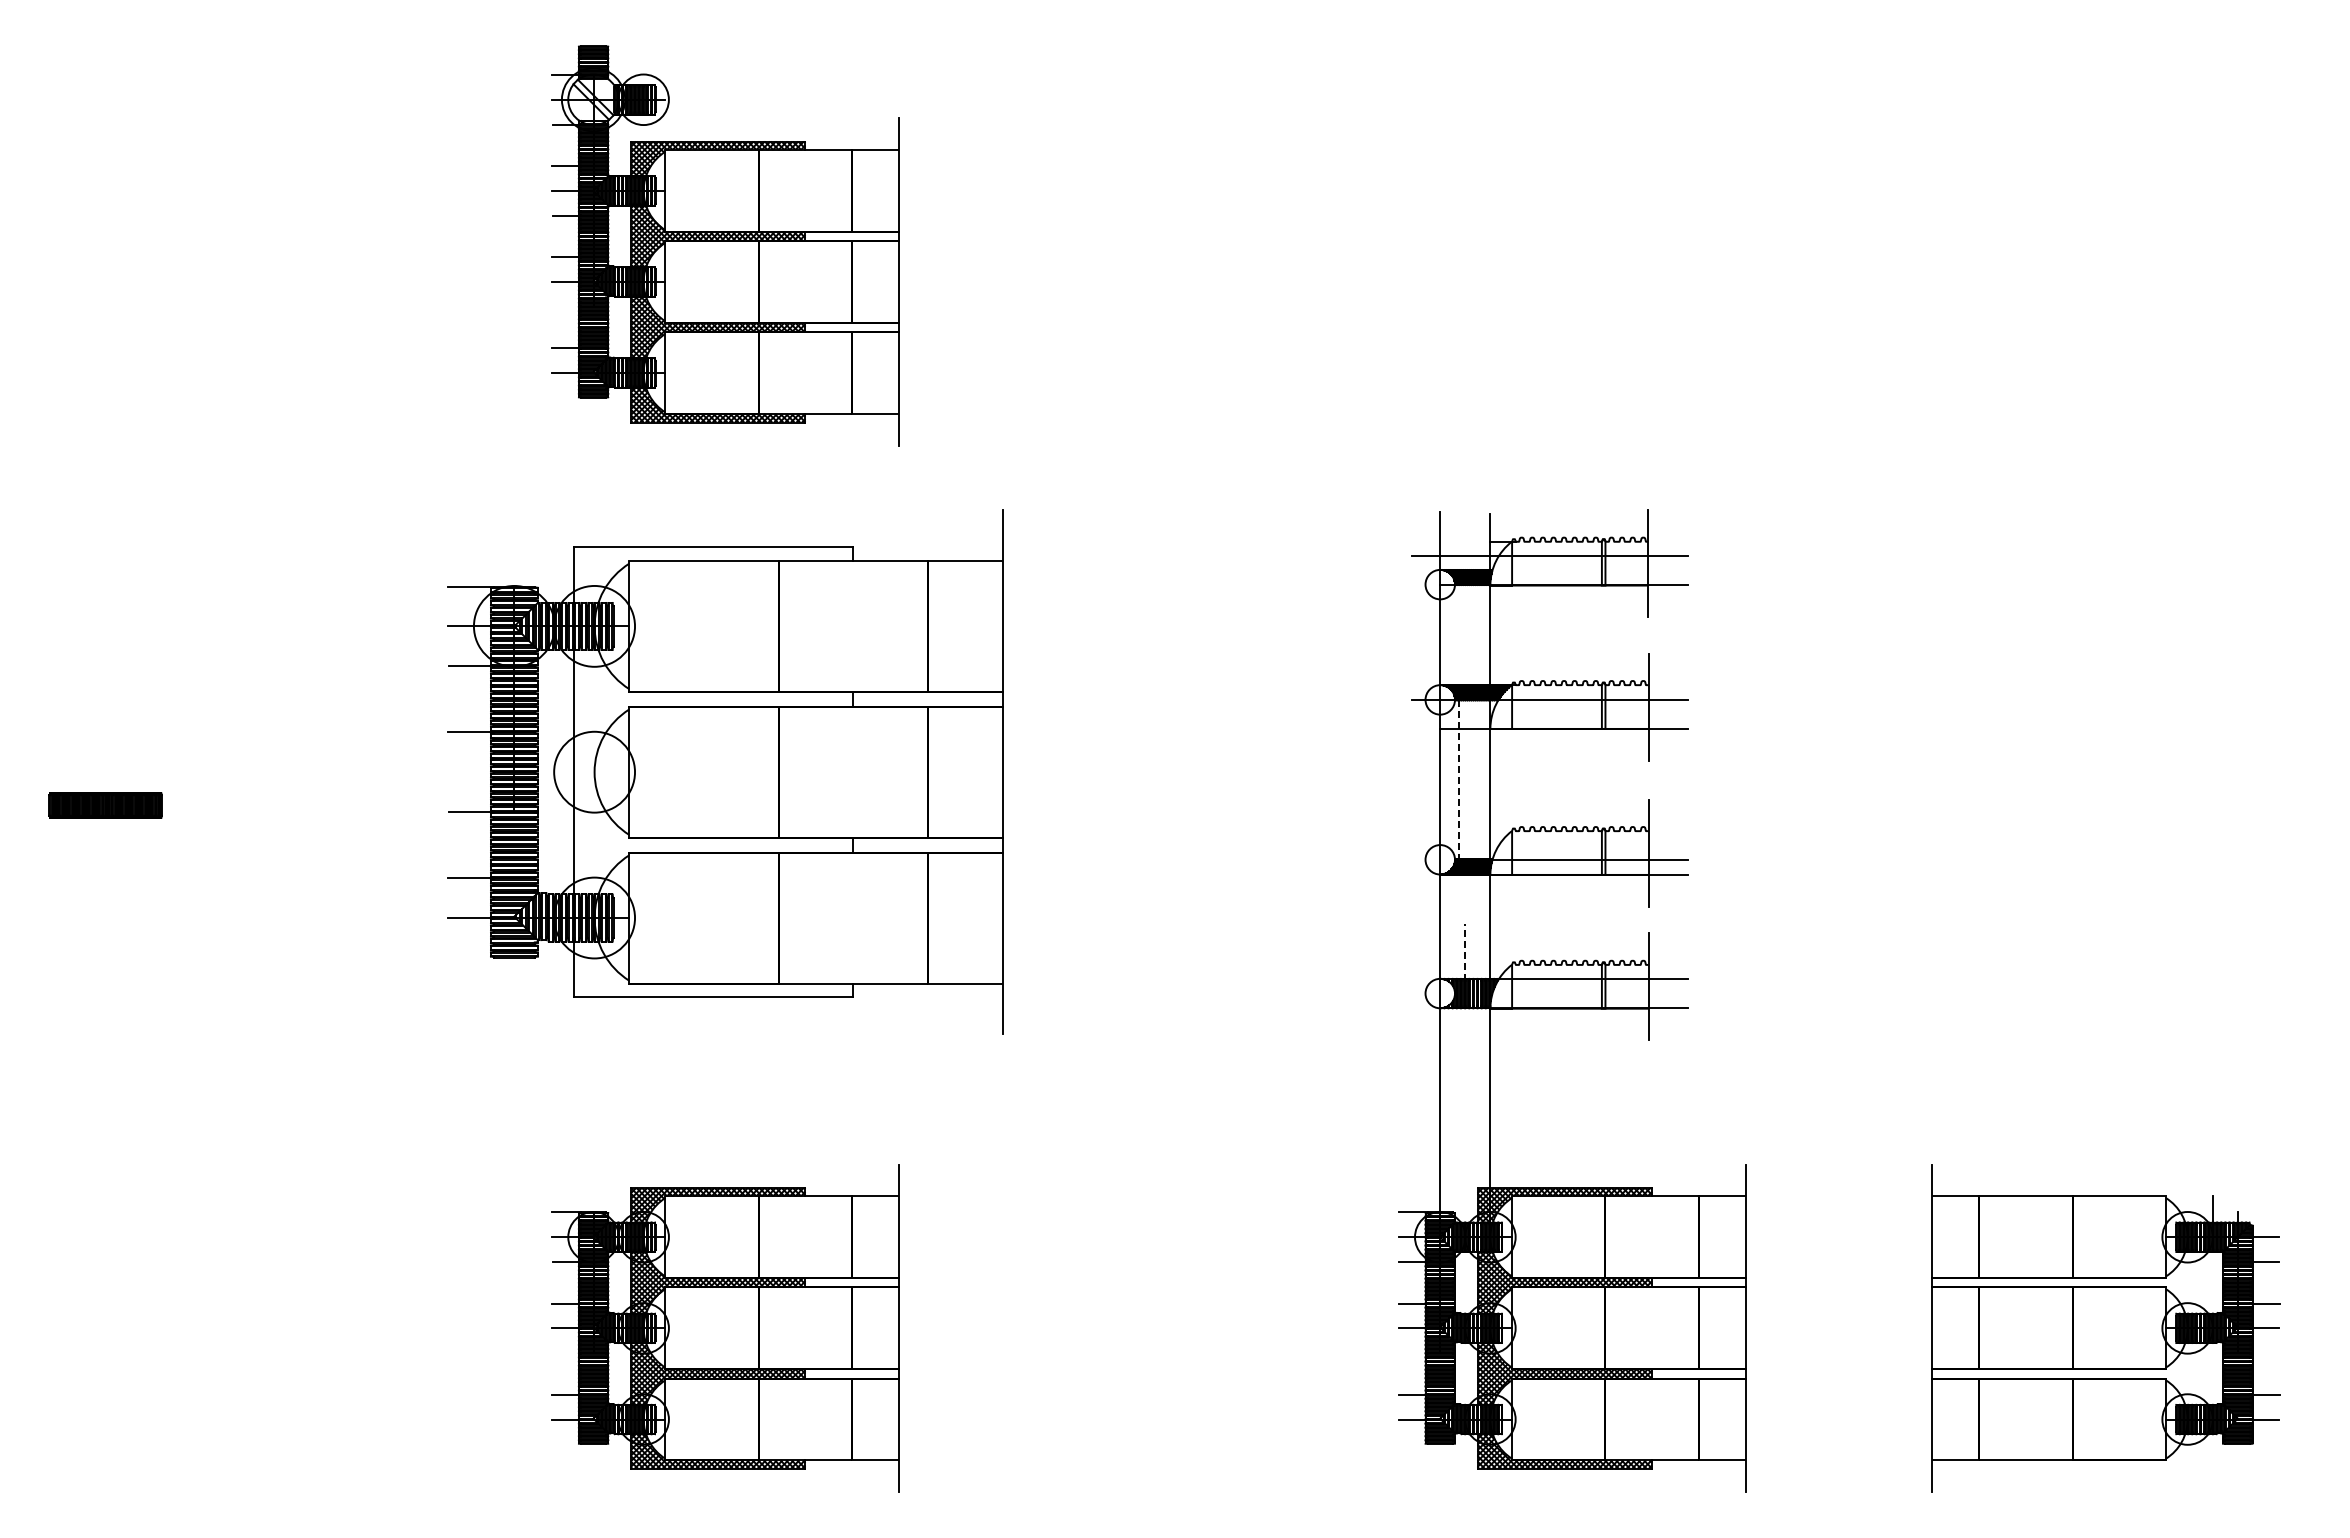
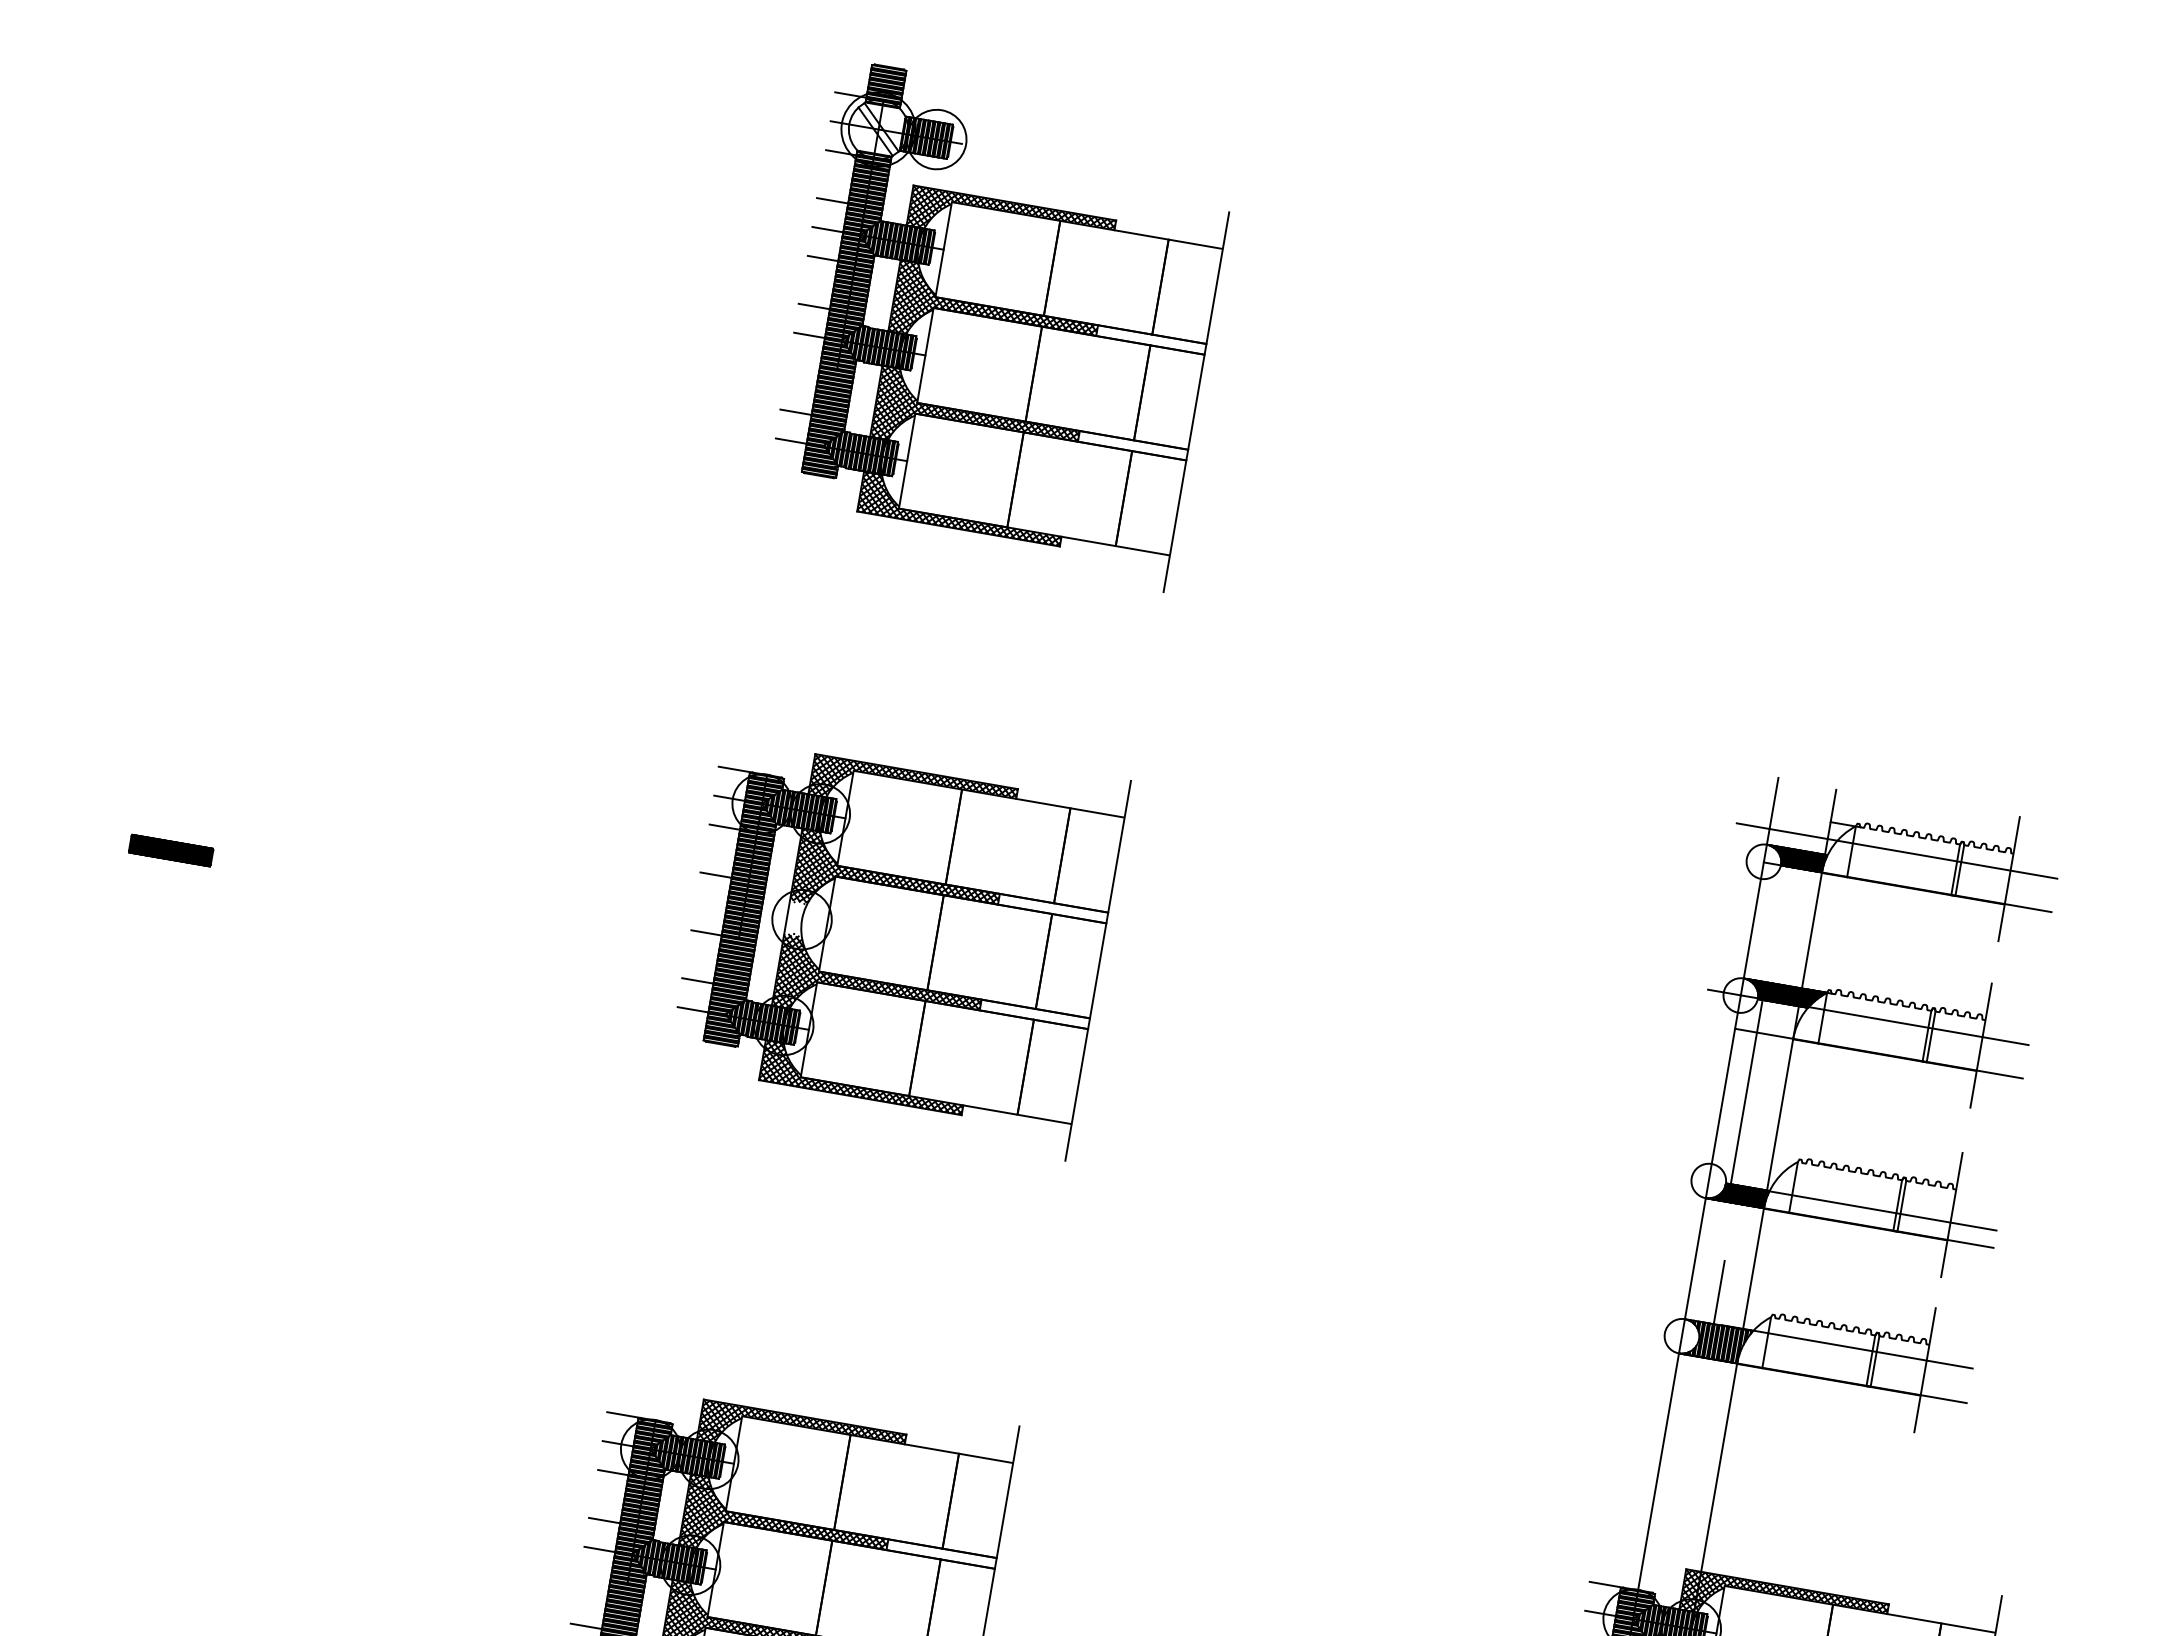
part: (725, 771) -> (897, 935), size x0.62
line: (1459, 779) -> (1747, 1091), dashed -> solid
part: (105, 805) -> (170, 850), size x0.62
line: (1465, 952) -> (1719, 1293), dashed -> solid

